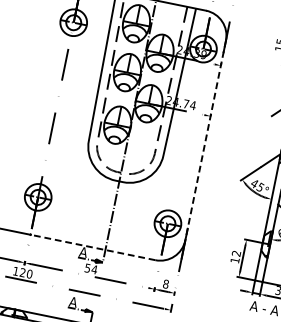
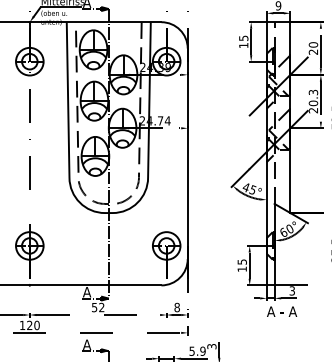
line: (205, 141) -> (187, 154), dashed -> solid
line: (92, 247) -> (95, 285), dashed -> solid
text: (235, 252) -> (241, 261), 12 -> 15
text: (94, 269) -> (101, 307), 54 -> 52

